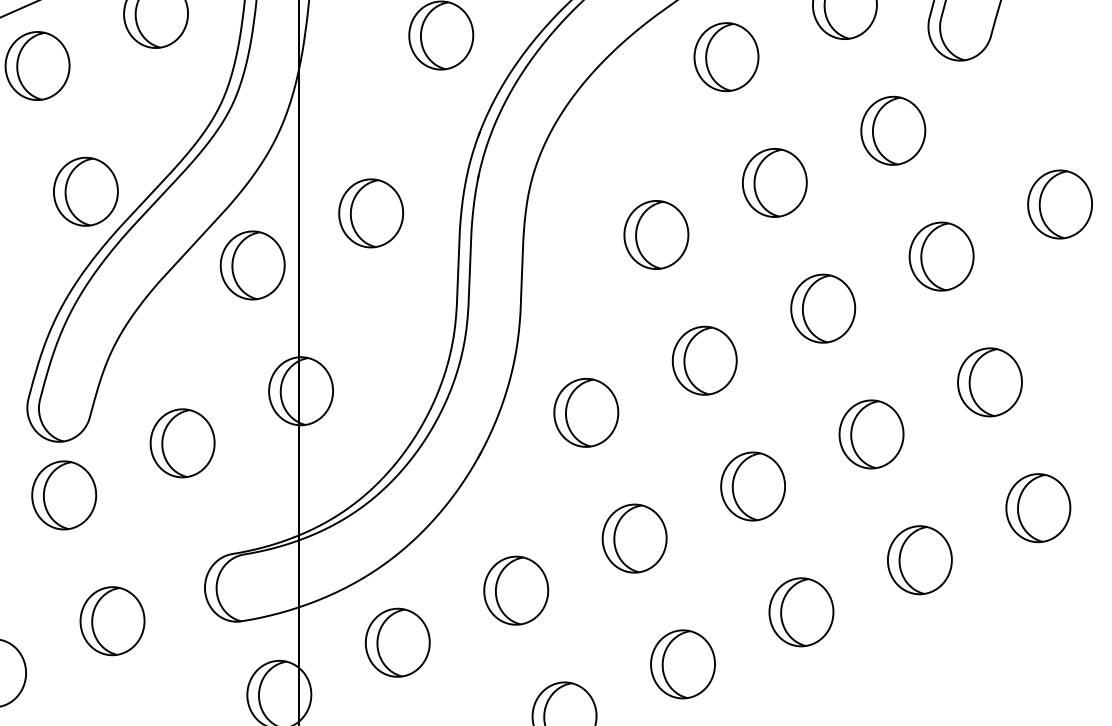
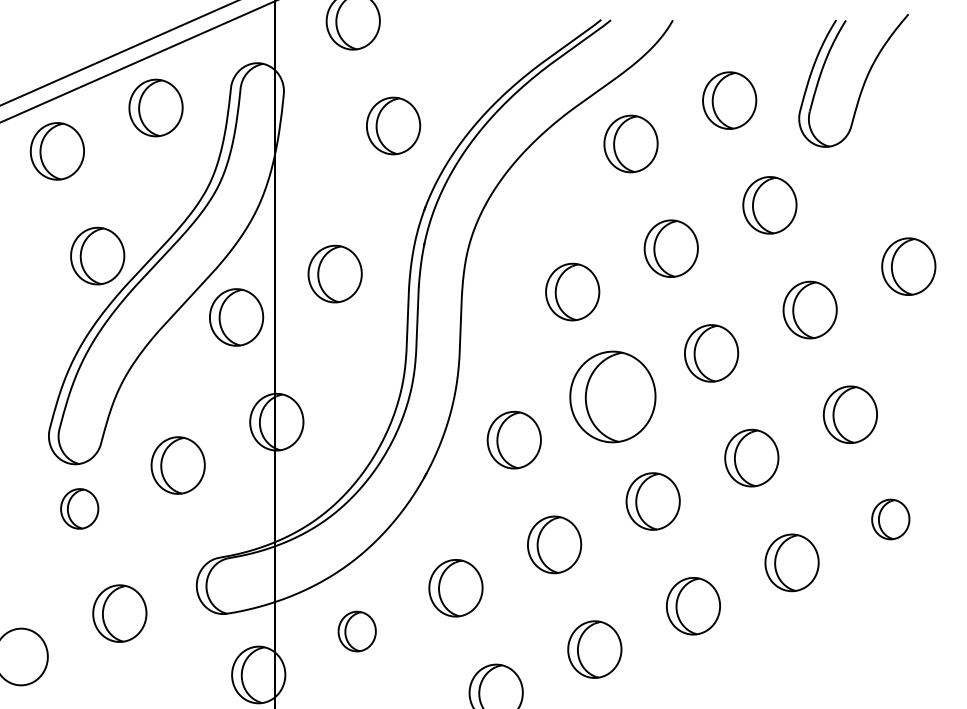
part: (704, 360) -> (612, 396), size x1.6
part: (64, 494) -> (79, 508), size x0.7
part: (1038, 508) -> (890, 519), size x0.7
part: (396, 642) -> (356, 631), size x0.7

